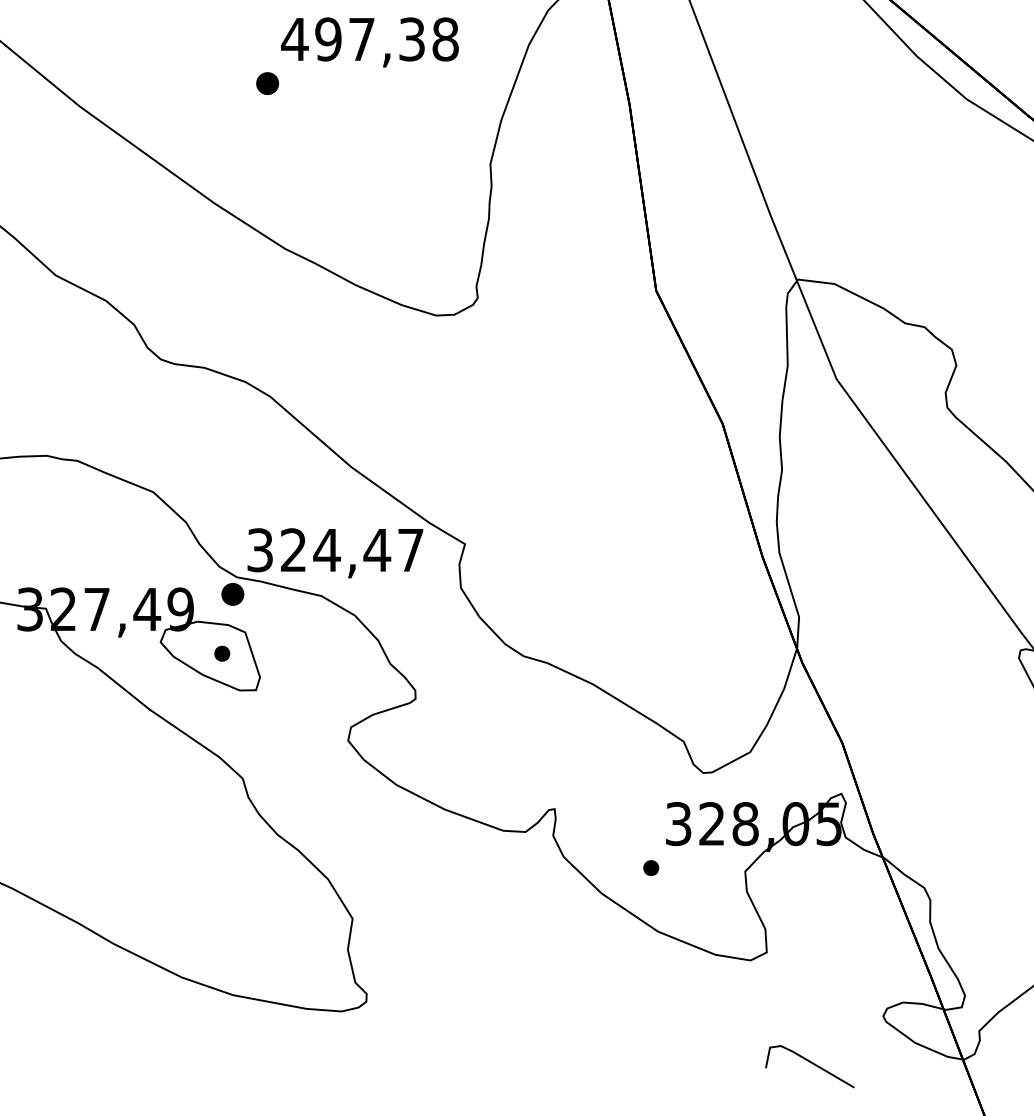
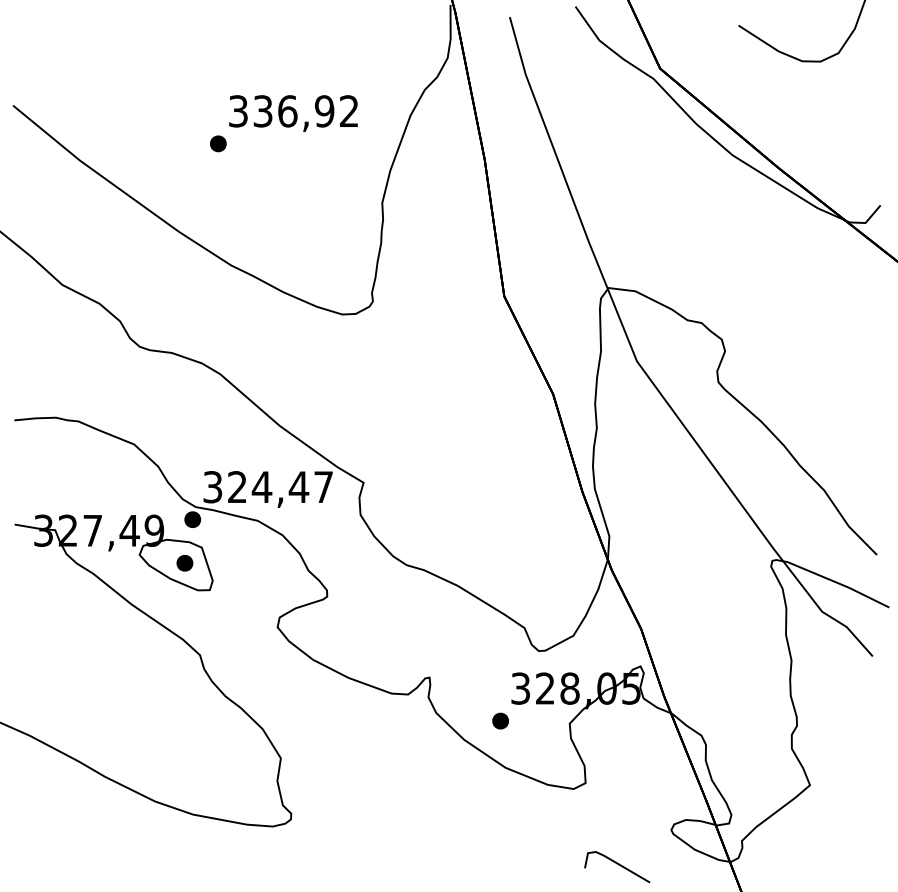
text: (369, 39) -> (293, 111), 497,38 -> 336,92
part: (221, 653) -> (184, 563), size x1.43
part: (651, 867) -> (500, 720), size x1.43

